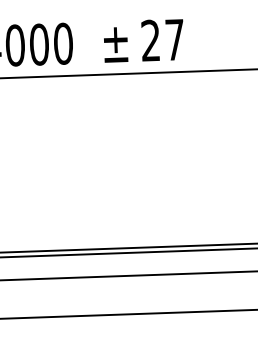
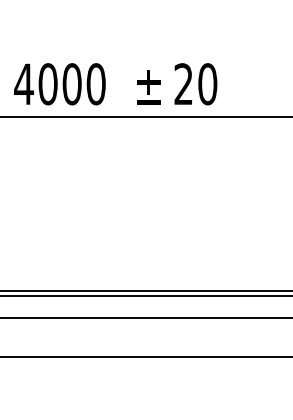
text: (174, 40) -> (207, 84), 27 -> 20

